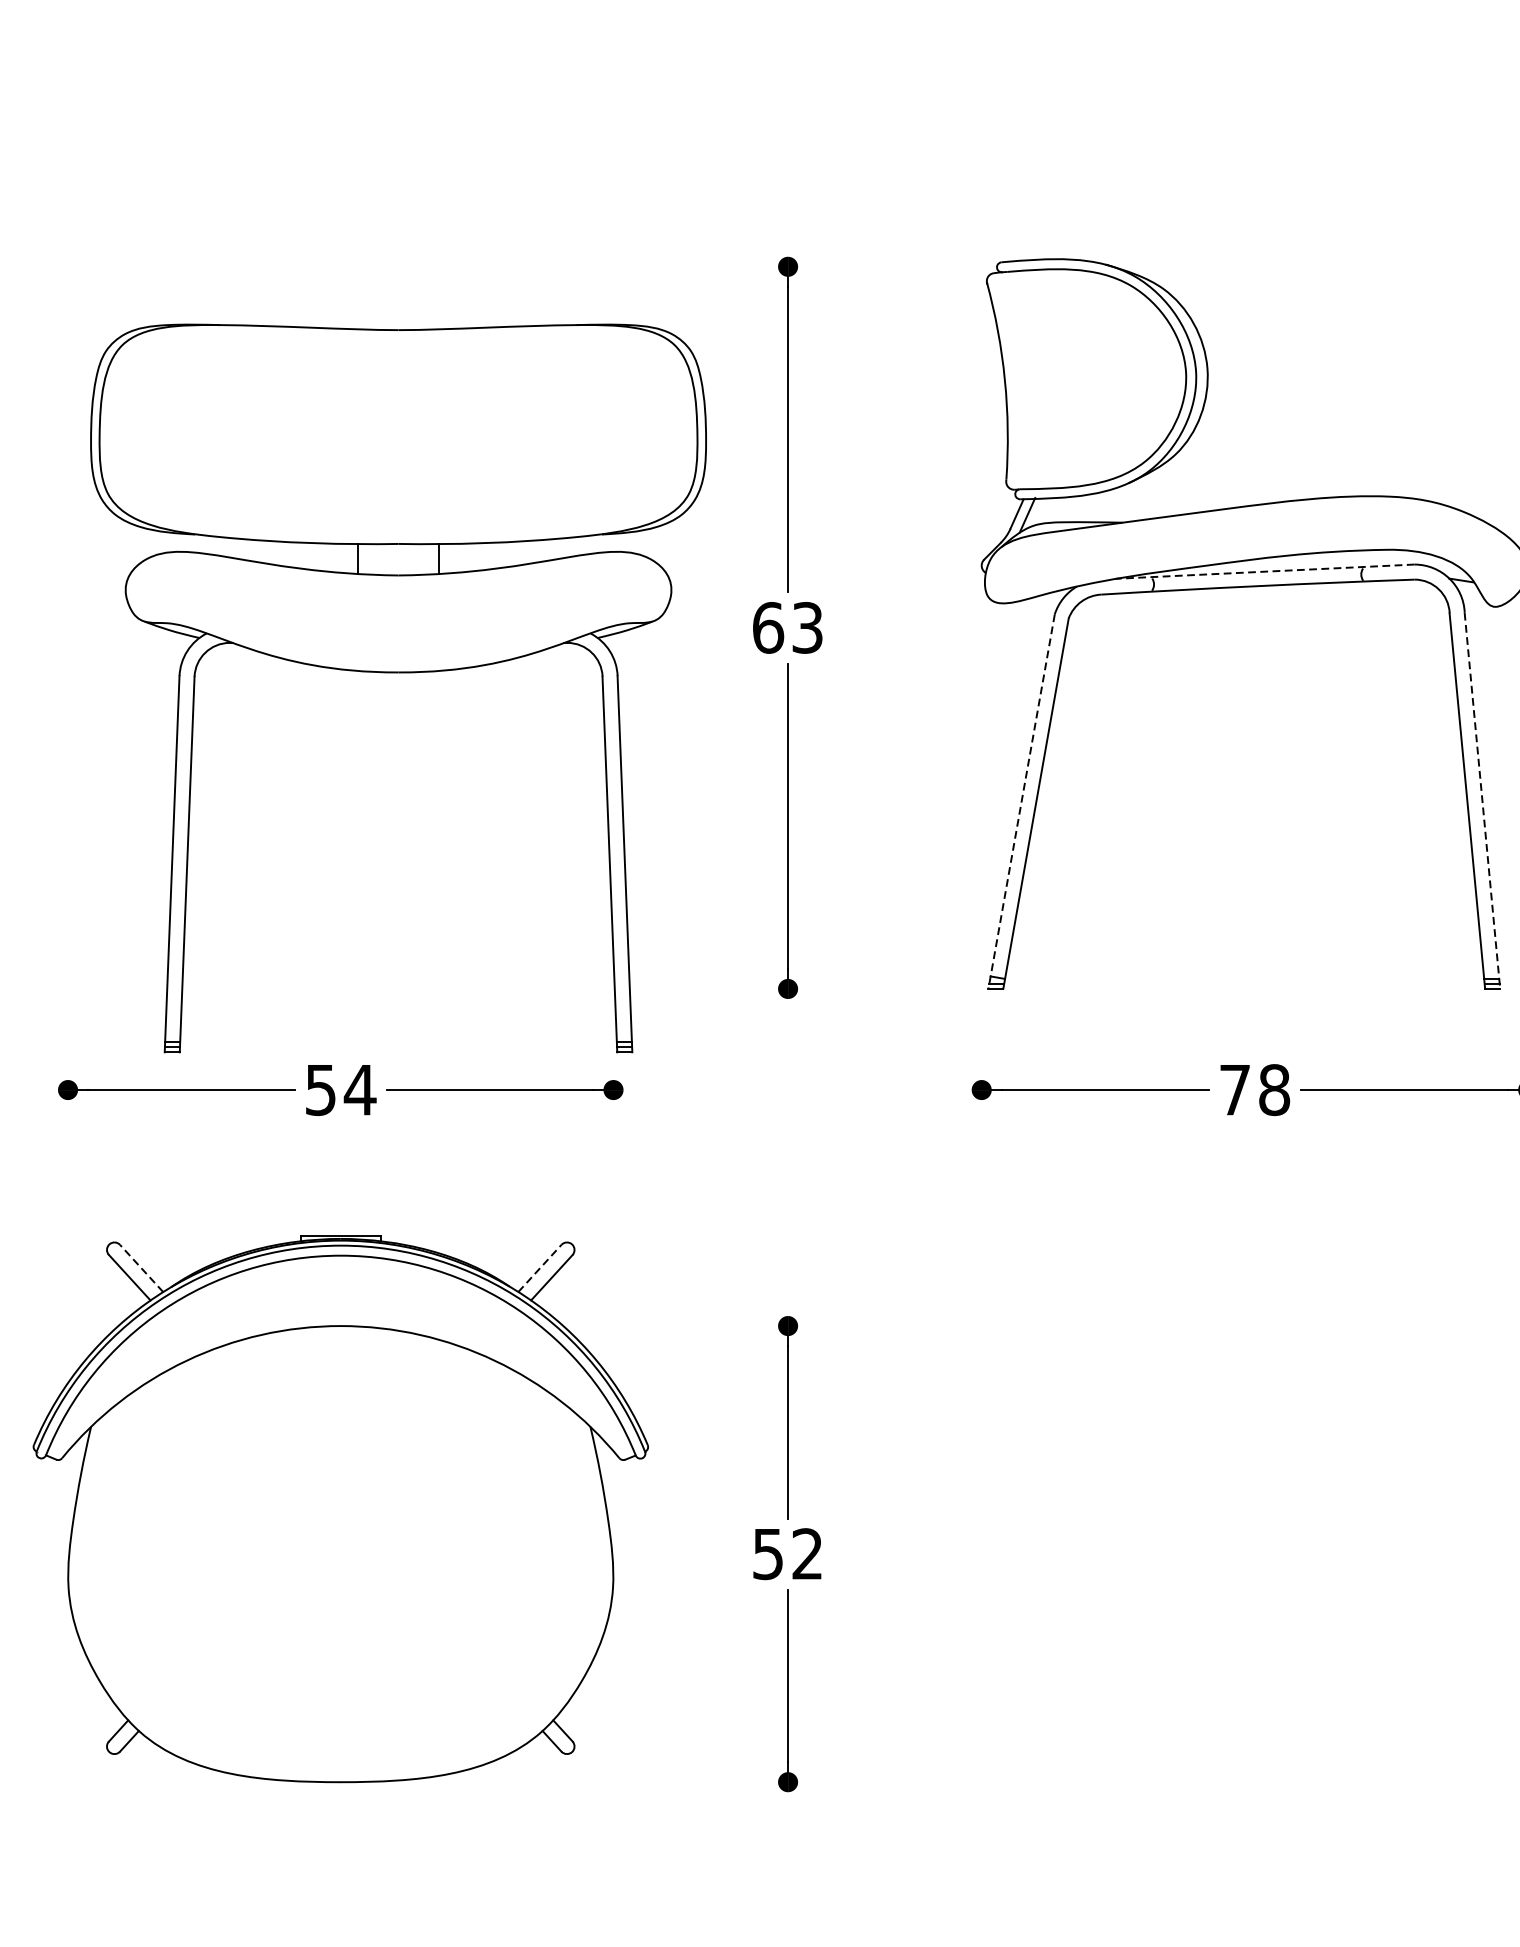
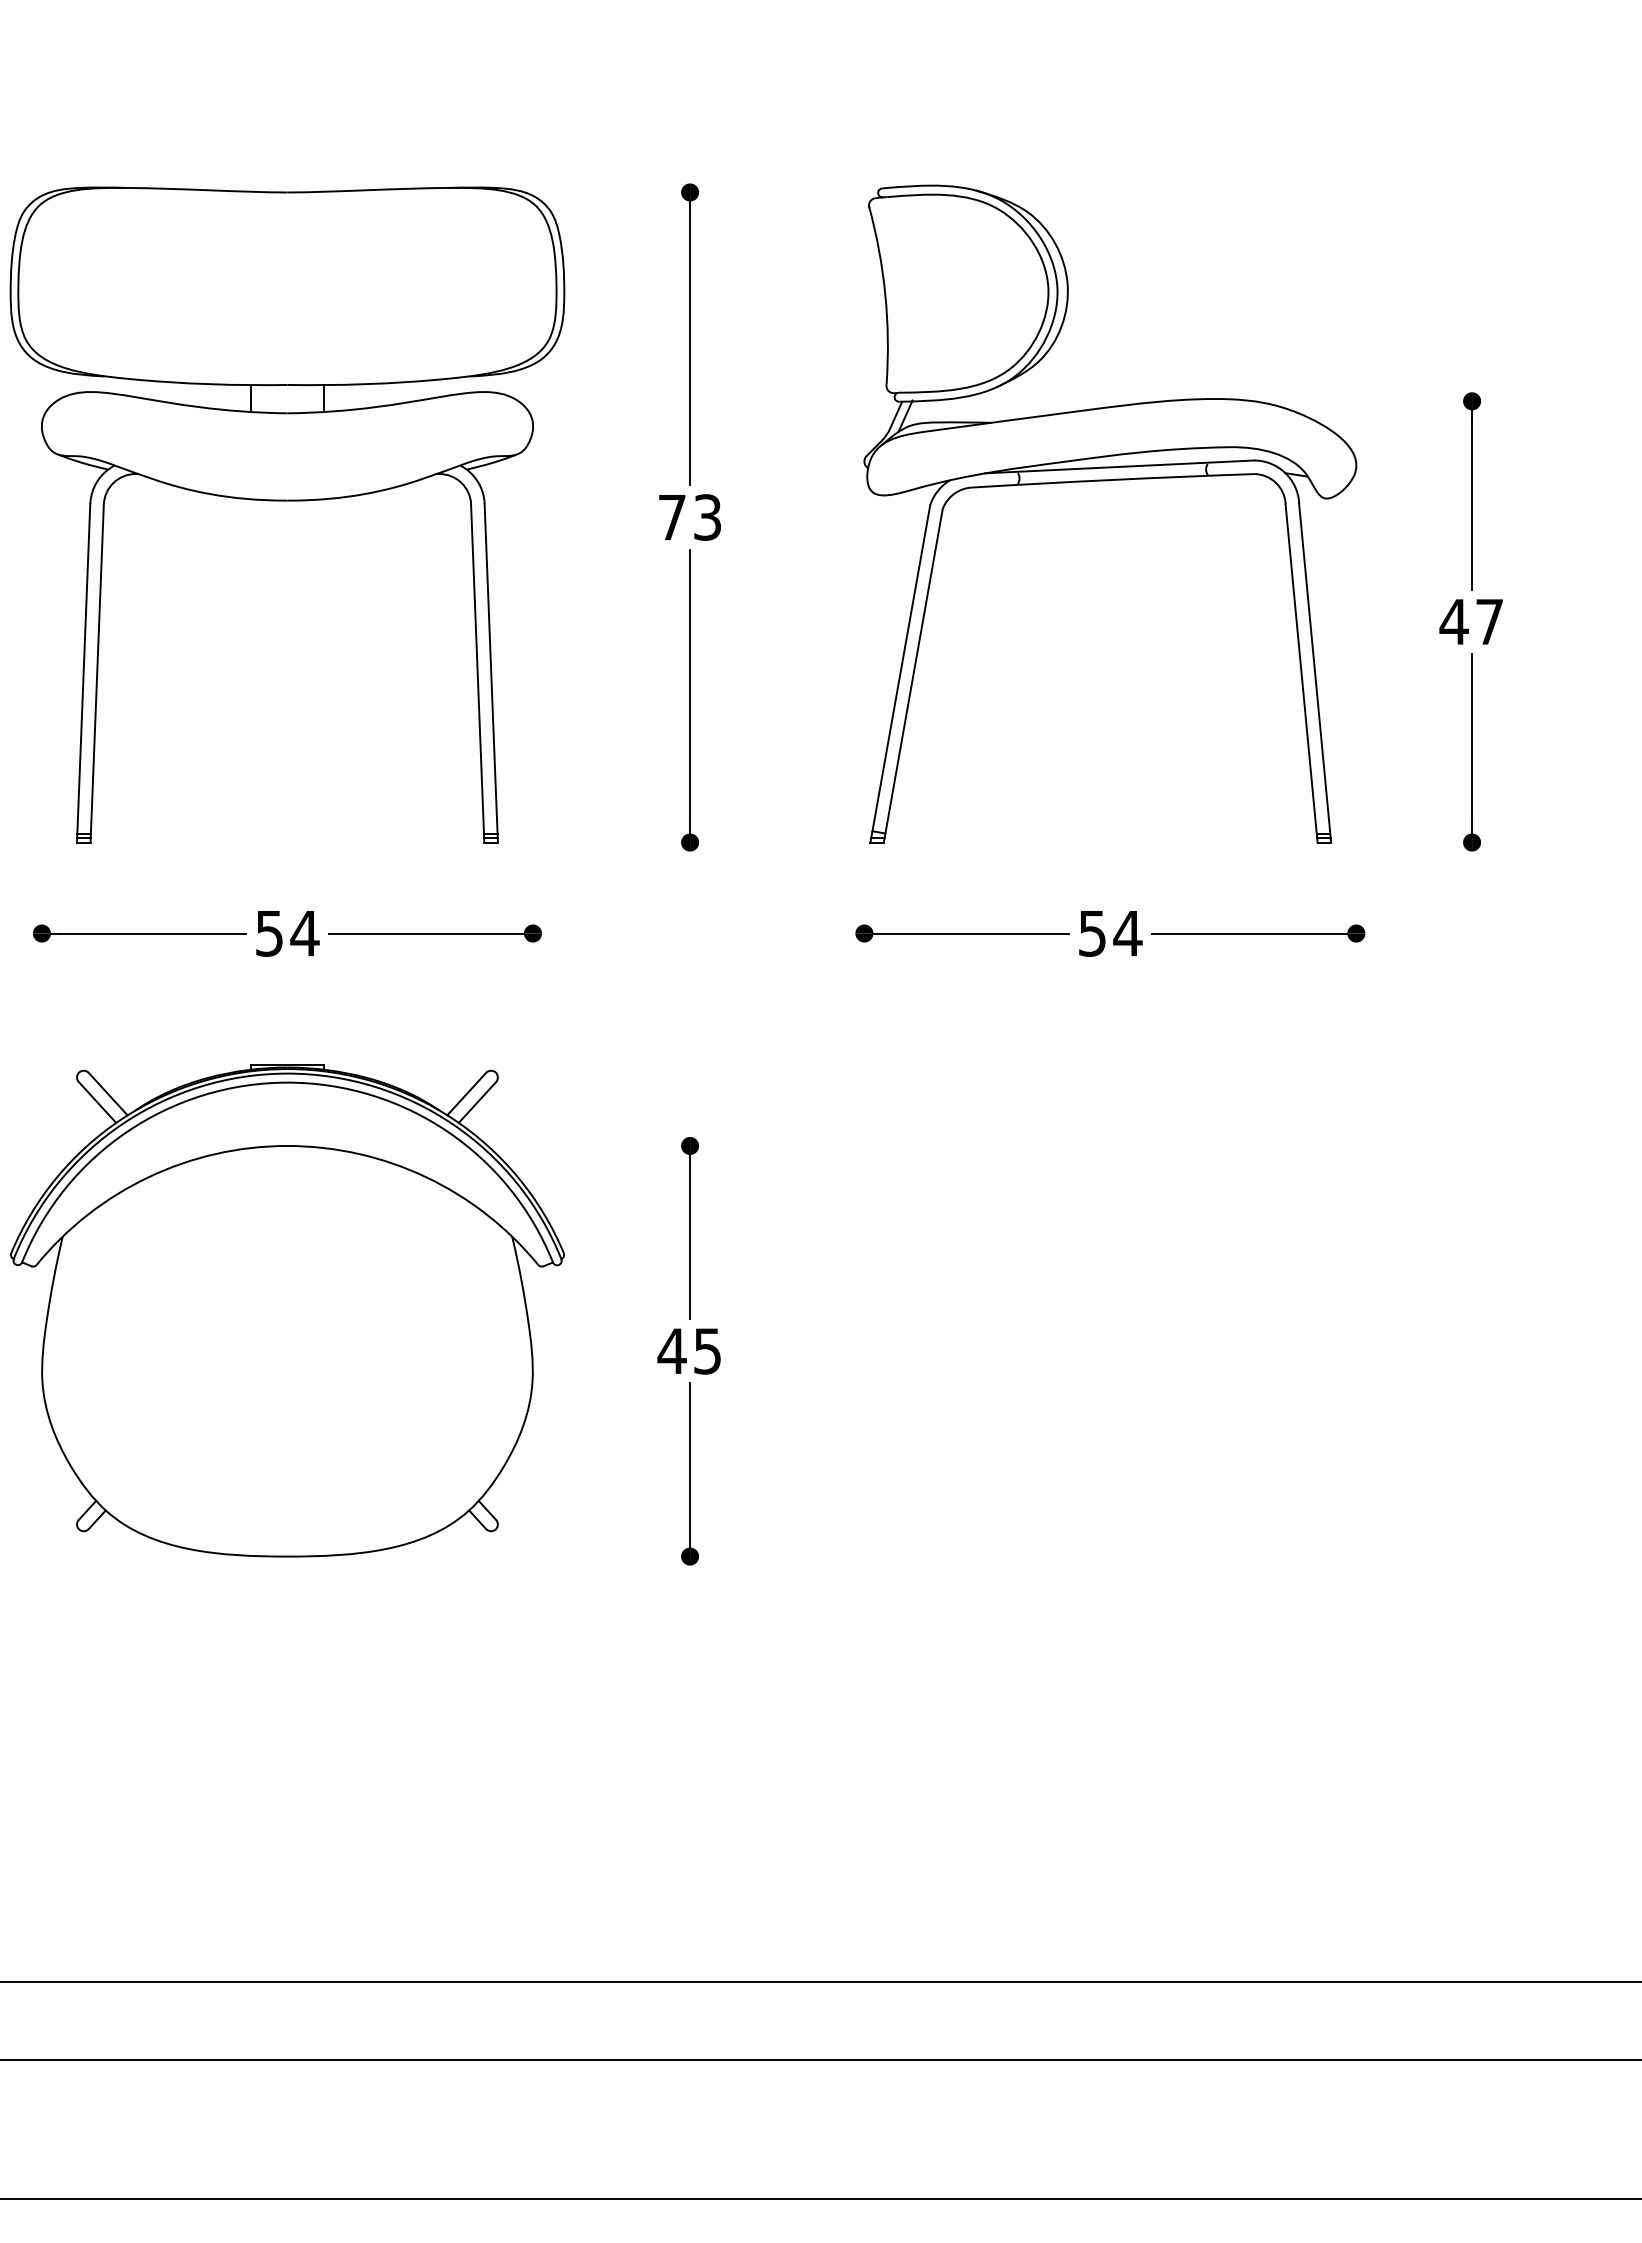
line: (1265, 571) -> (1119, 466), dashed -> solid
text: (768, 627) -> (672, 517), 63 -> 73
part: (398, 673) -> (287, 501), moved
line: (1482, 801) -> (1315, 673), dashed -> solid
line: (1021, 802) -> (900, 674), dashed -> solid
text: (1255, 1090) -> (1110, 933), 78 -> 54
line: (141, 1268) -> (108, 1094), dashed -> solid
line: (539, 1268) -> (466, 1094), dashed -> solid
text: (786, 1554) -> (688, 1351), 52 -> 45

